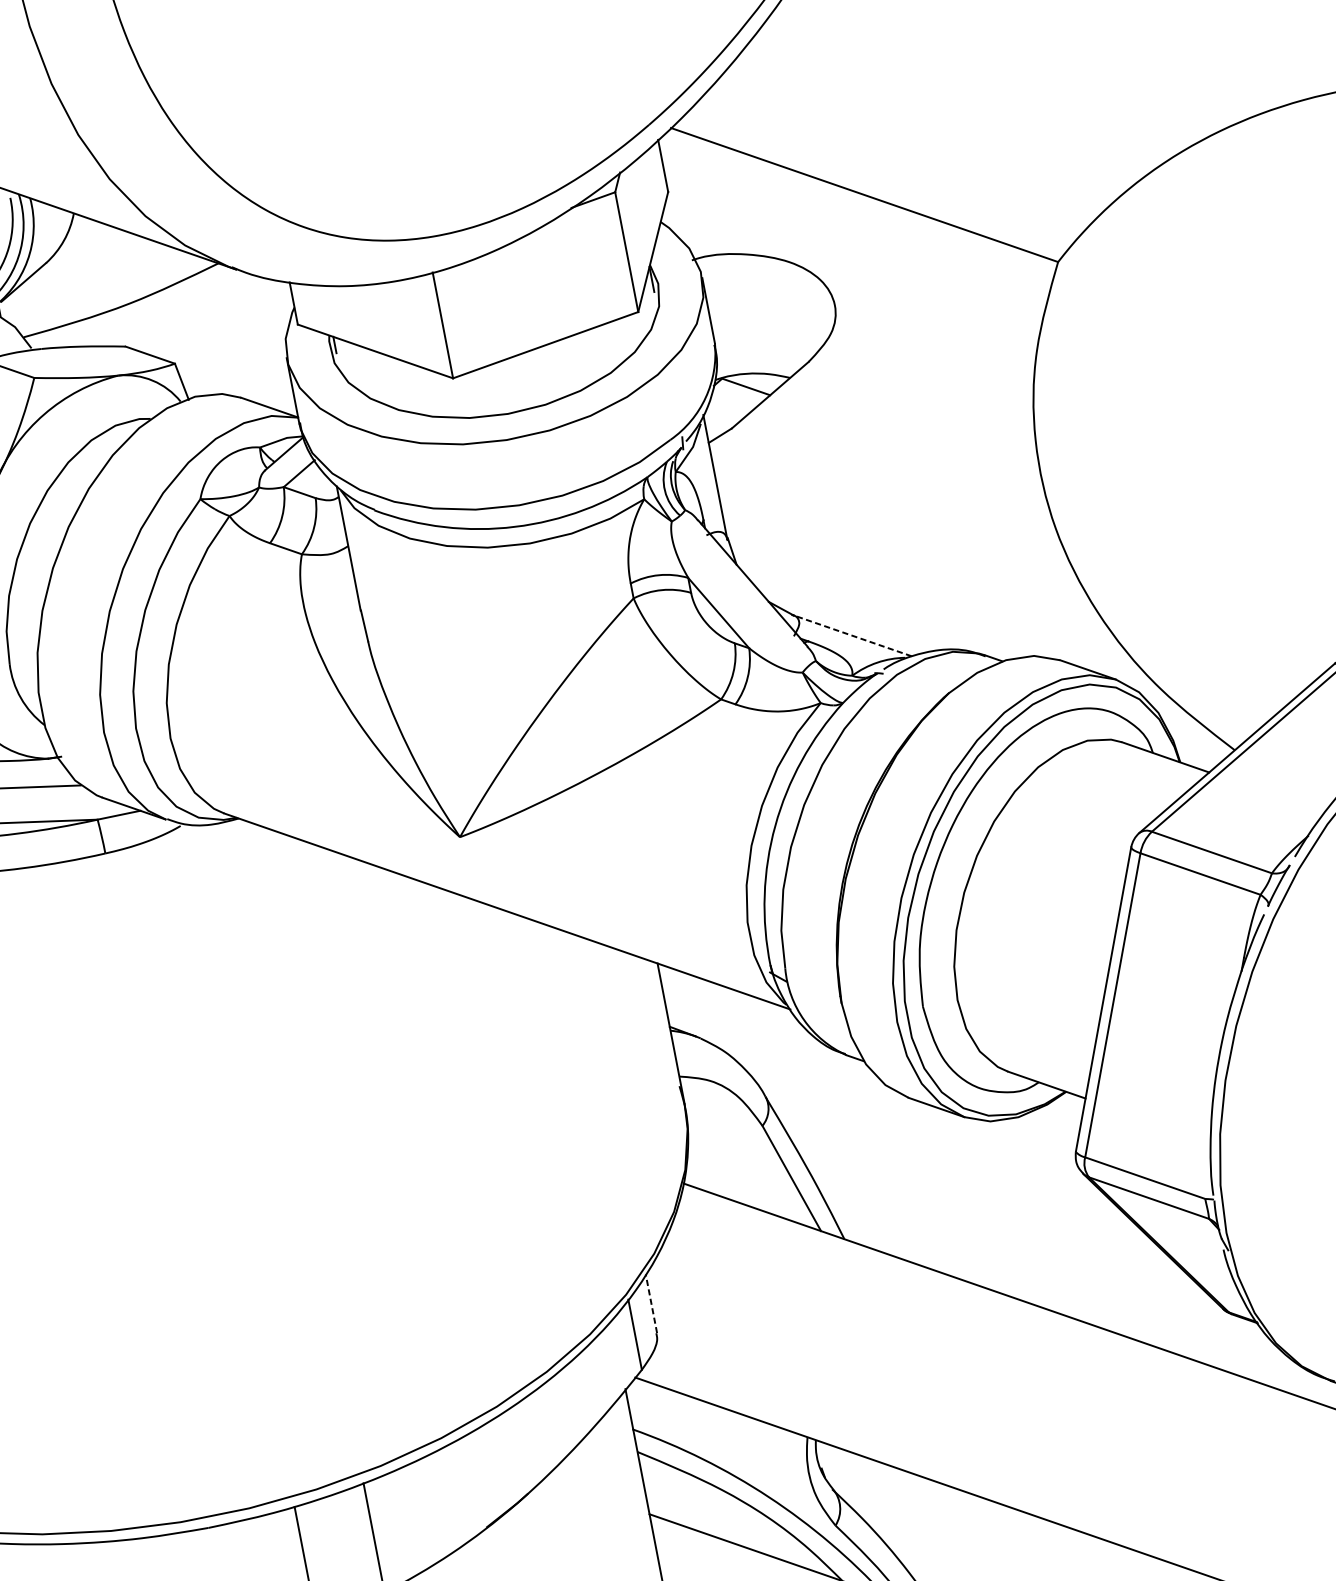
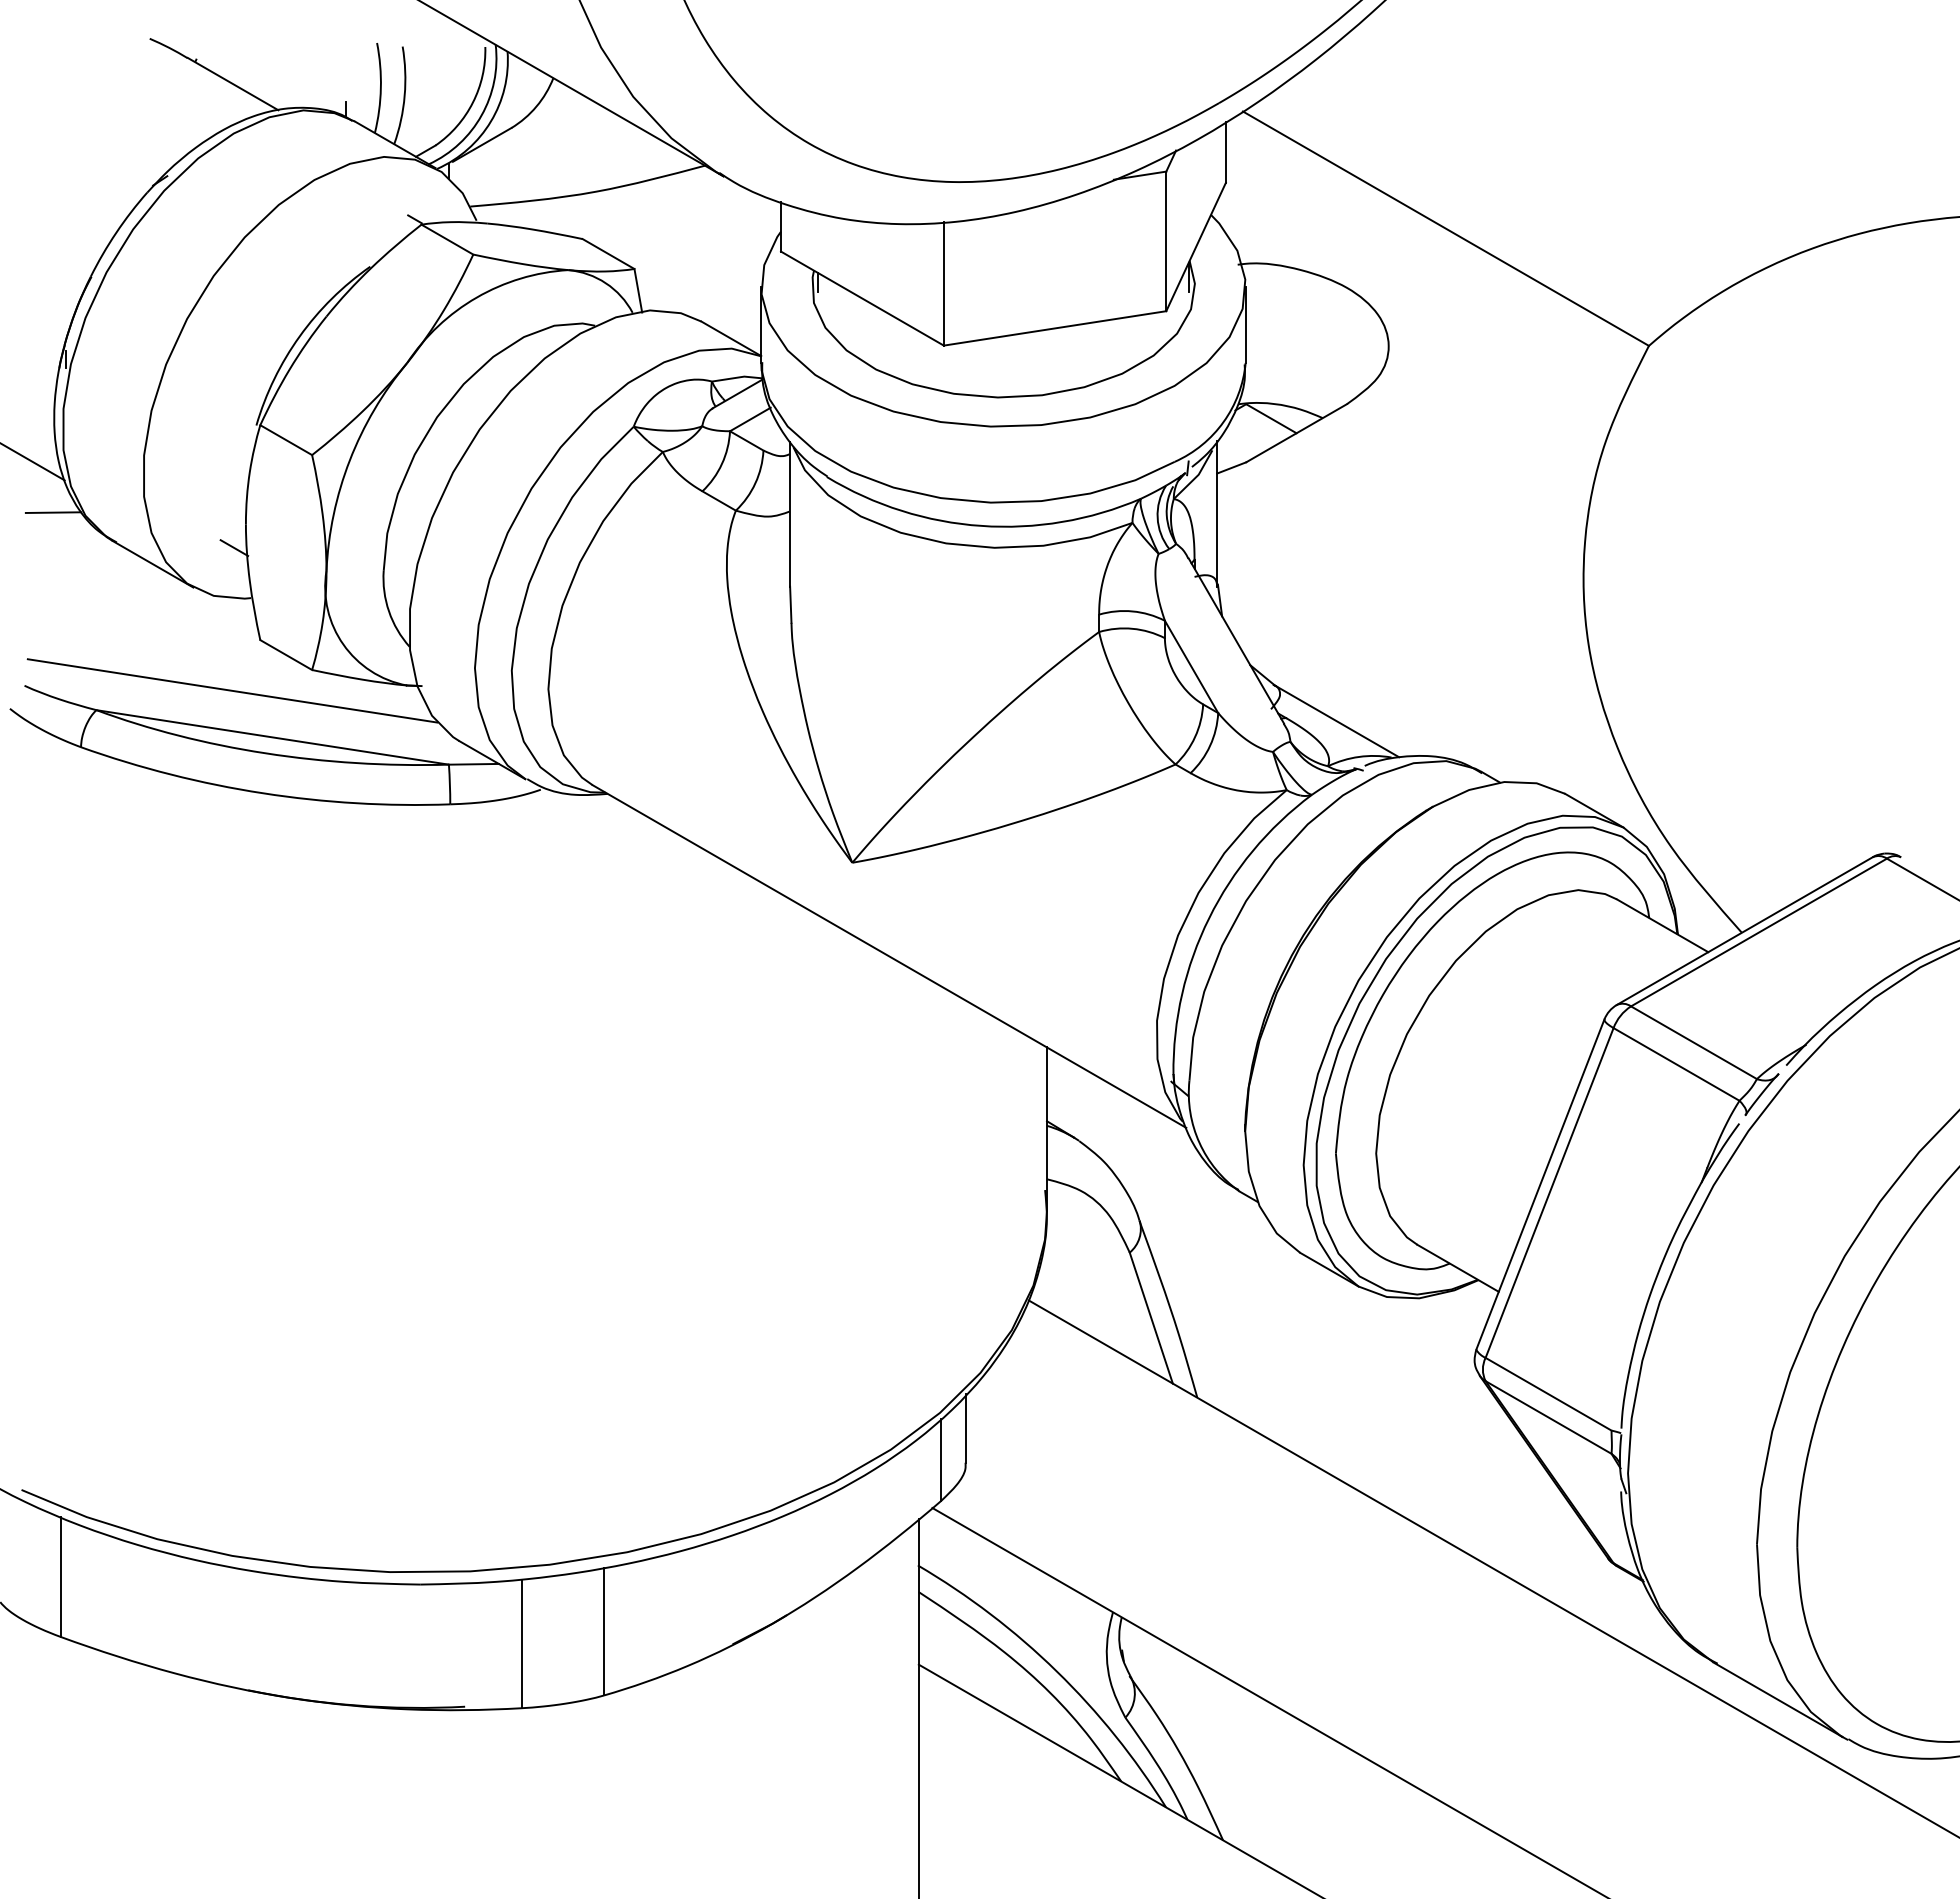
line: (851, 635) -> (1336, 720), dashed -> solid
line: (651, 1303) -> (966, 1428), dashed -> solid

